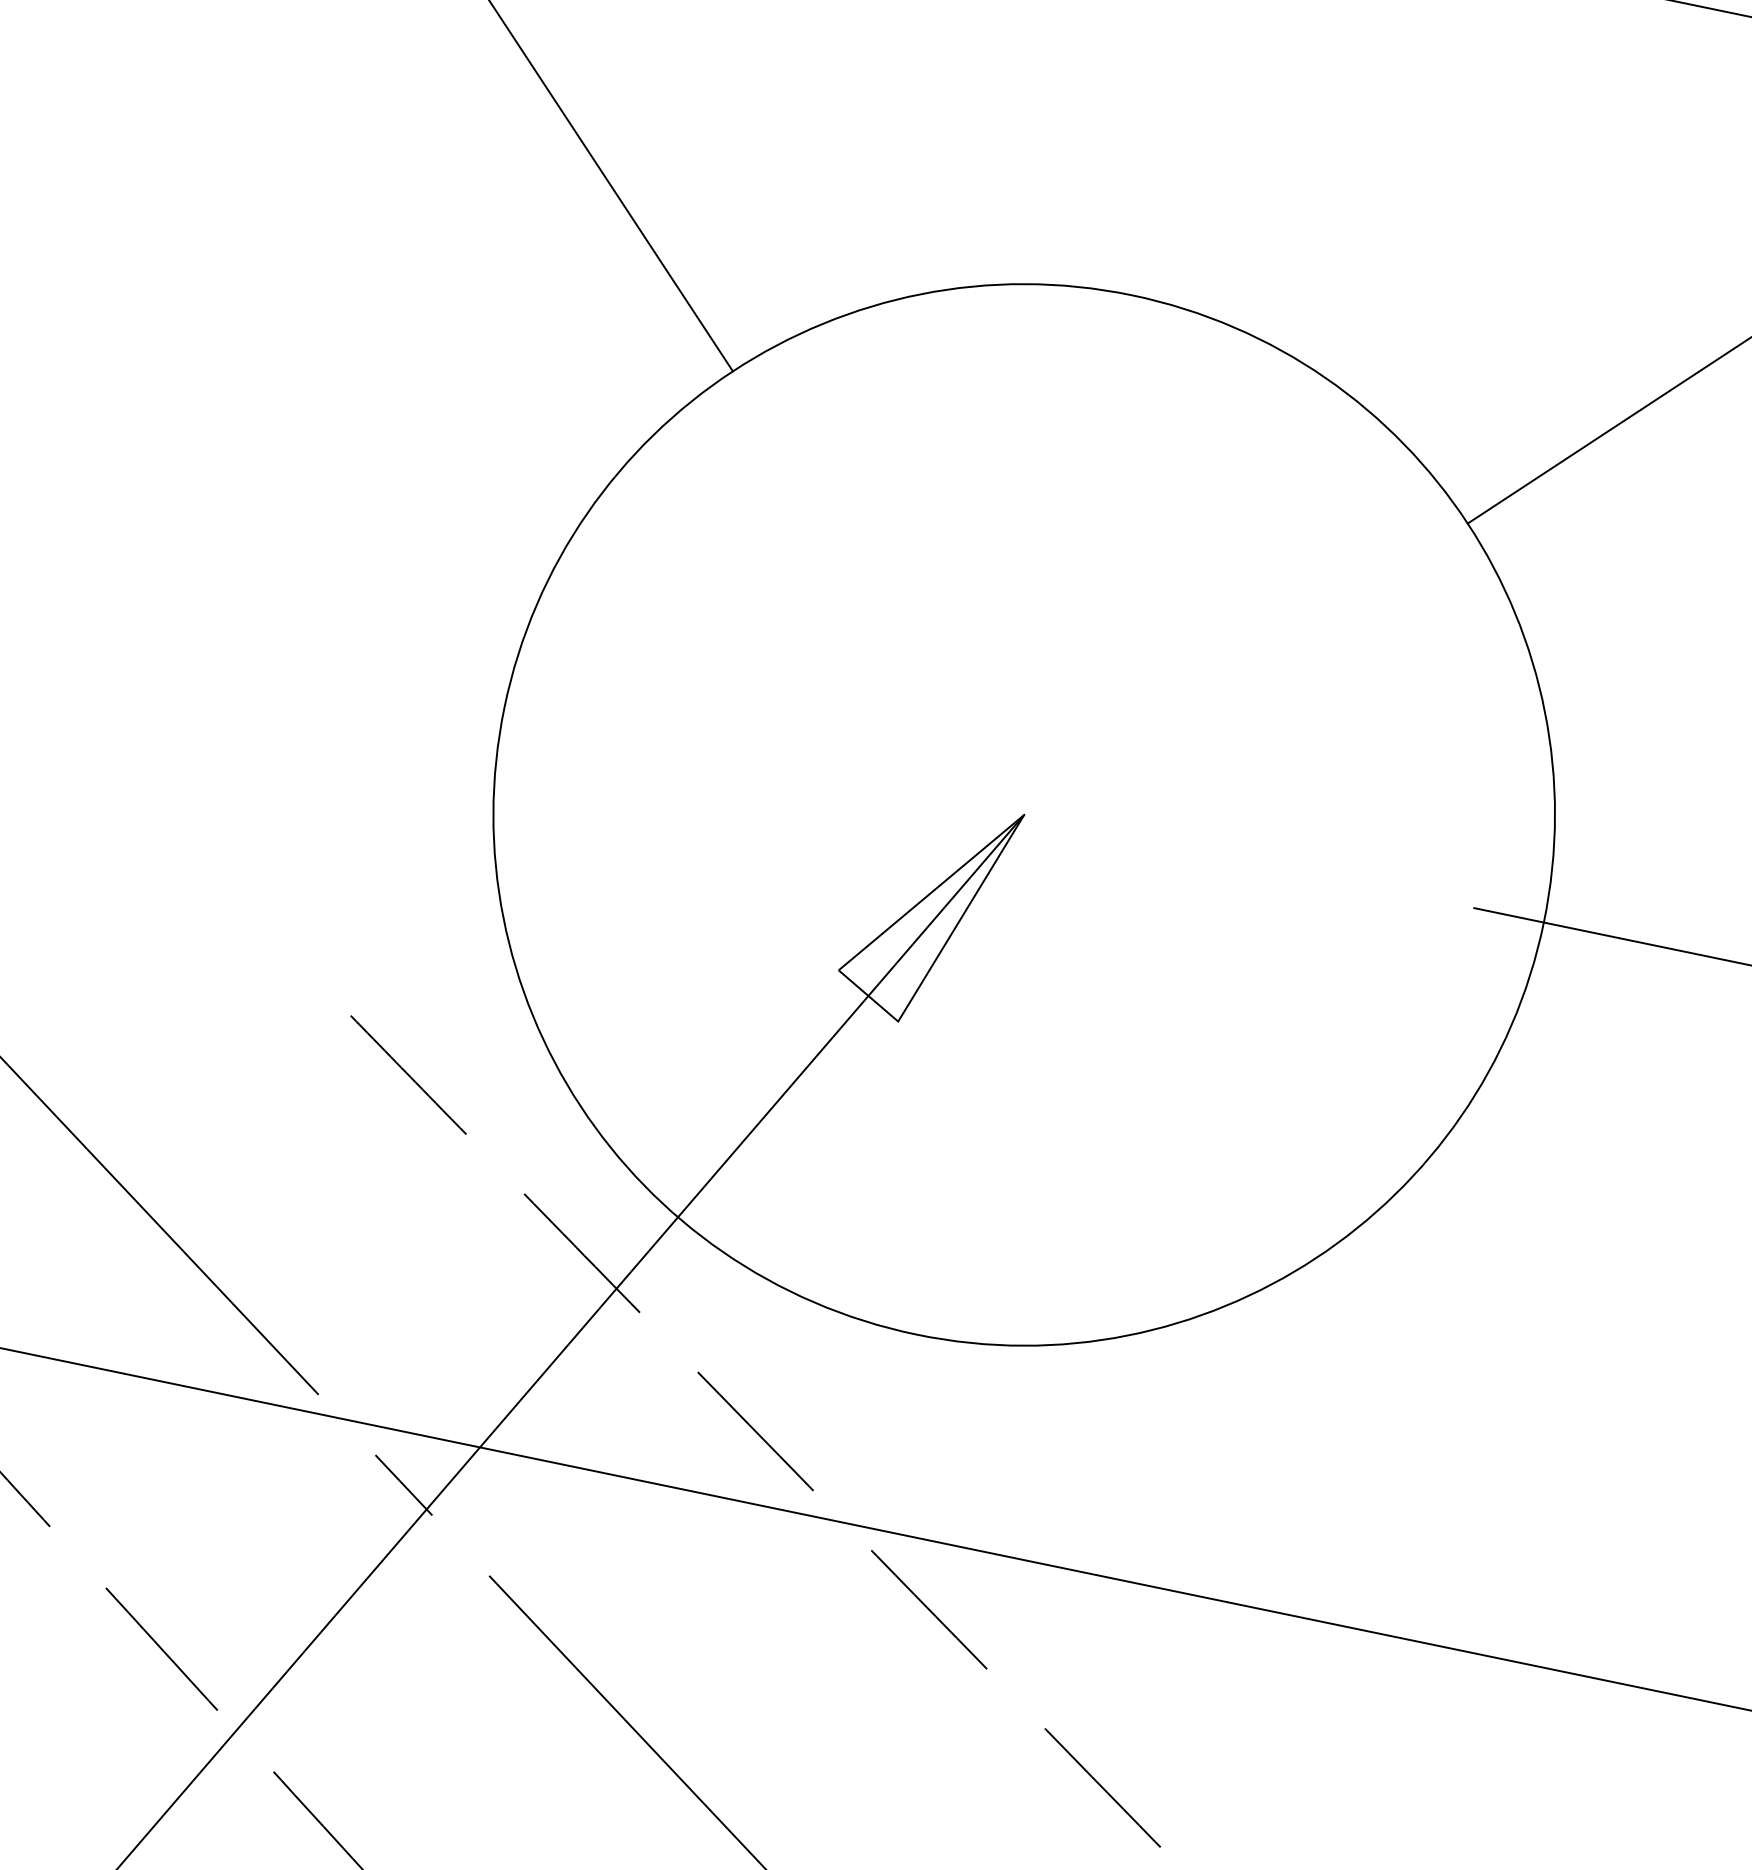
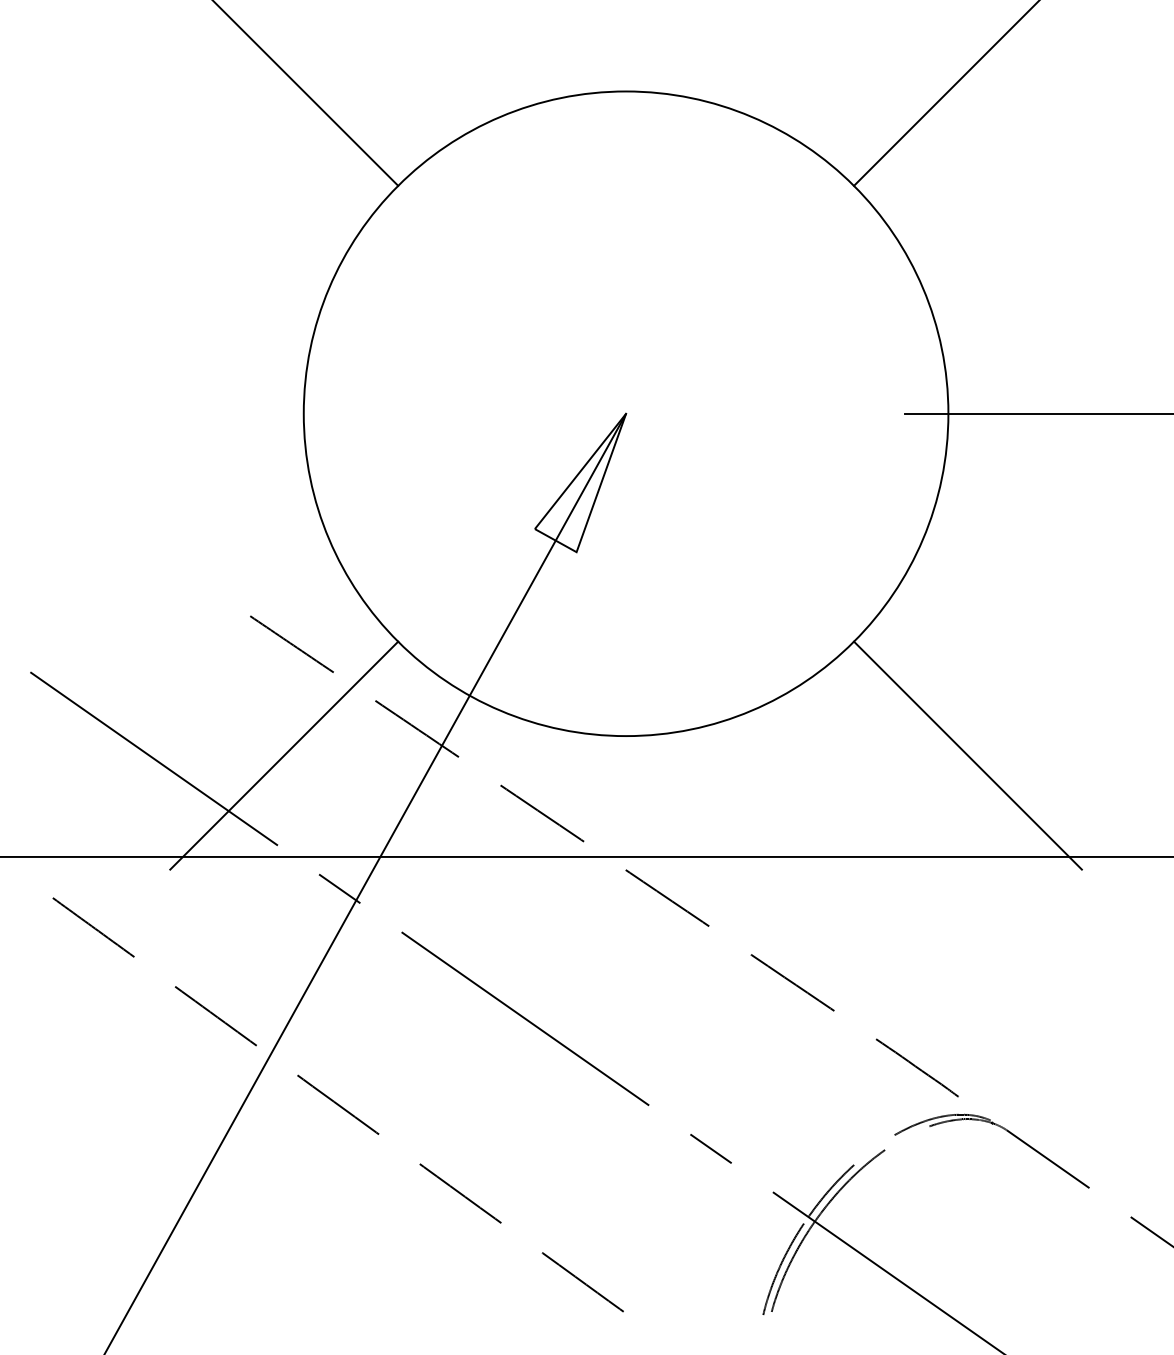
line: (359, 1251) -> (284, 755), added
line: (1460, 1479) -> (967, 755), added

